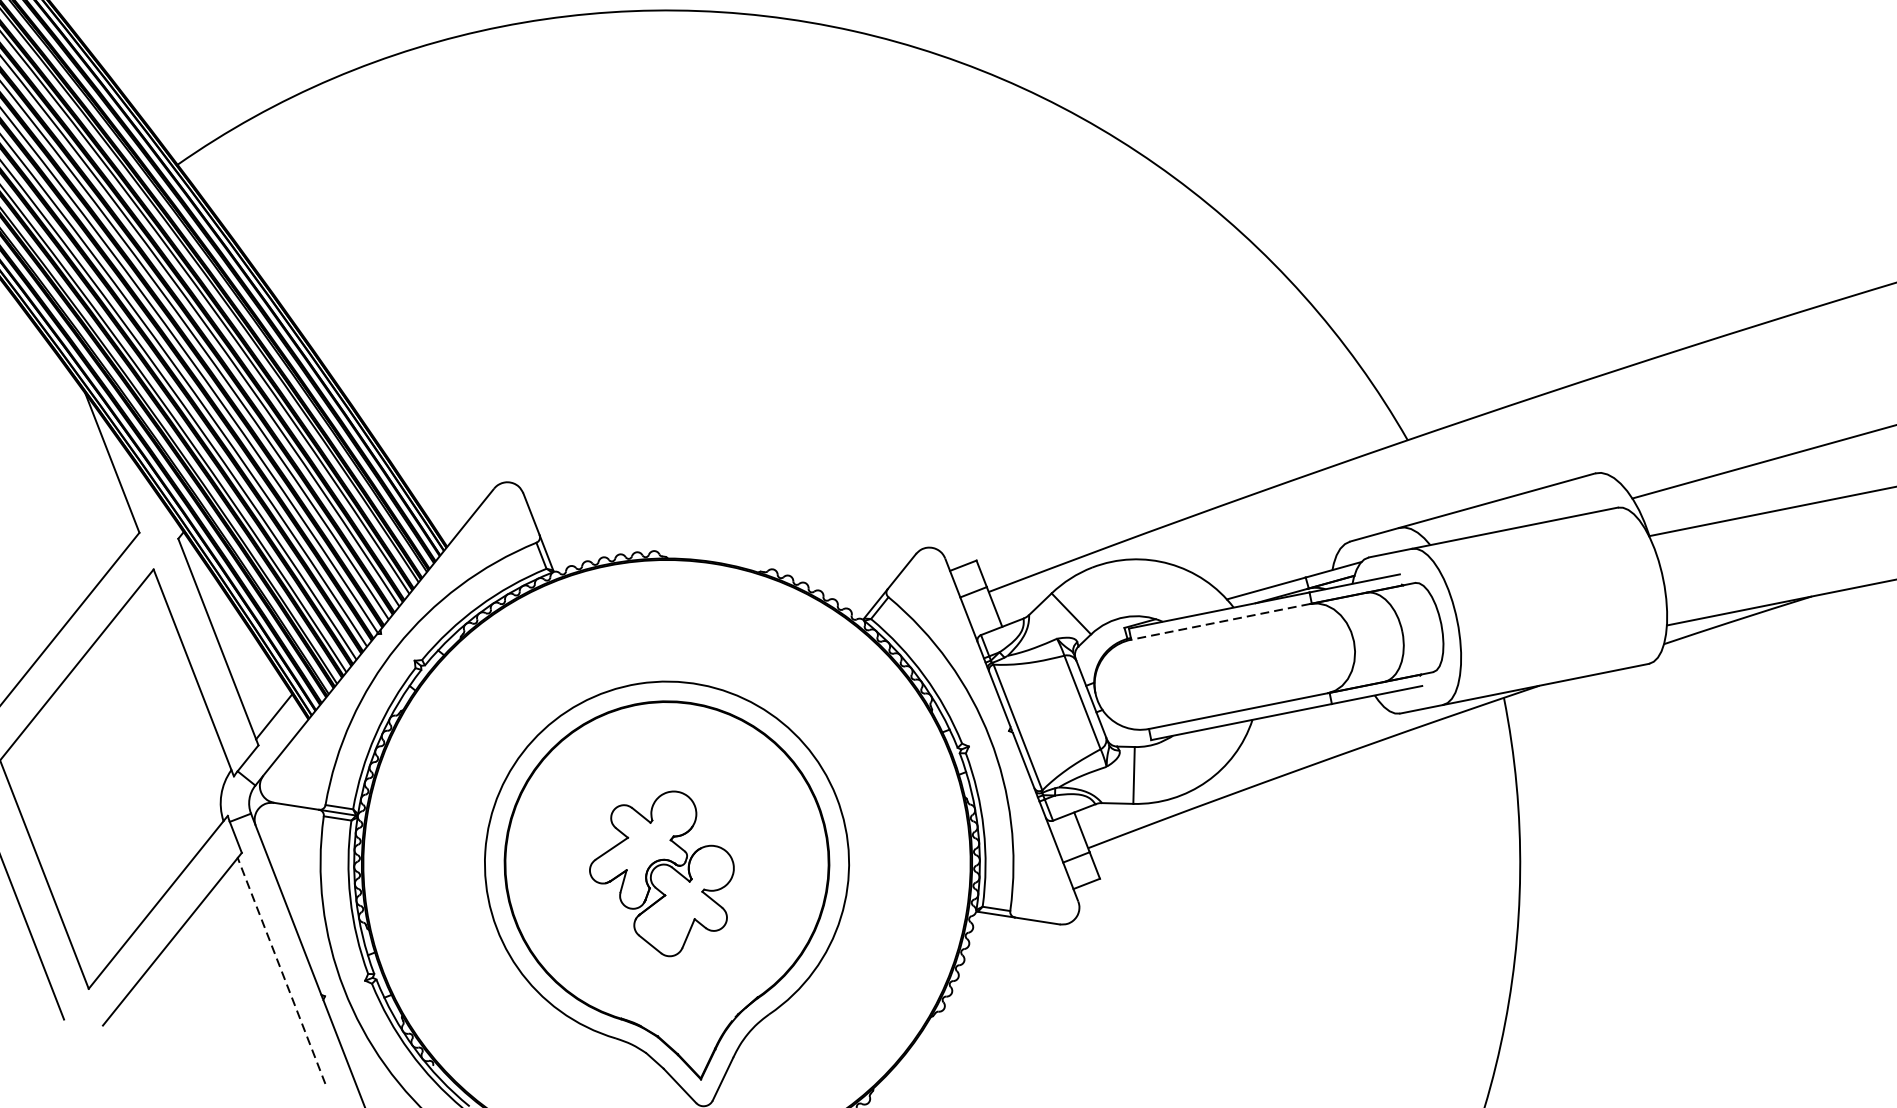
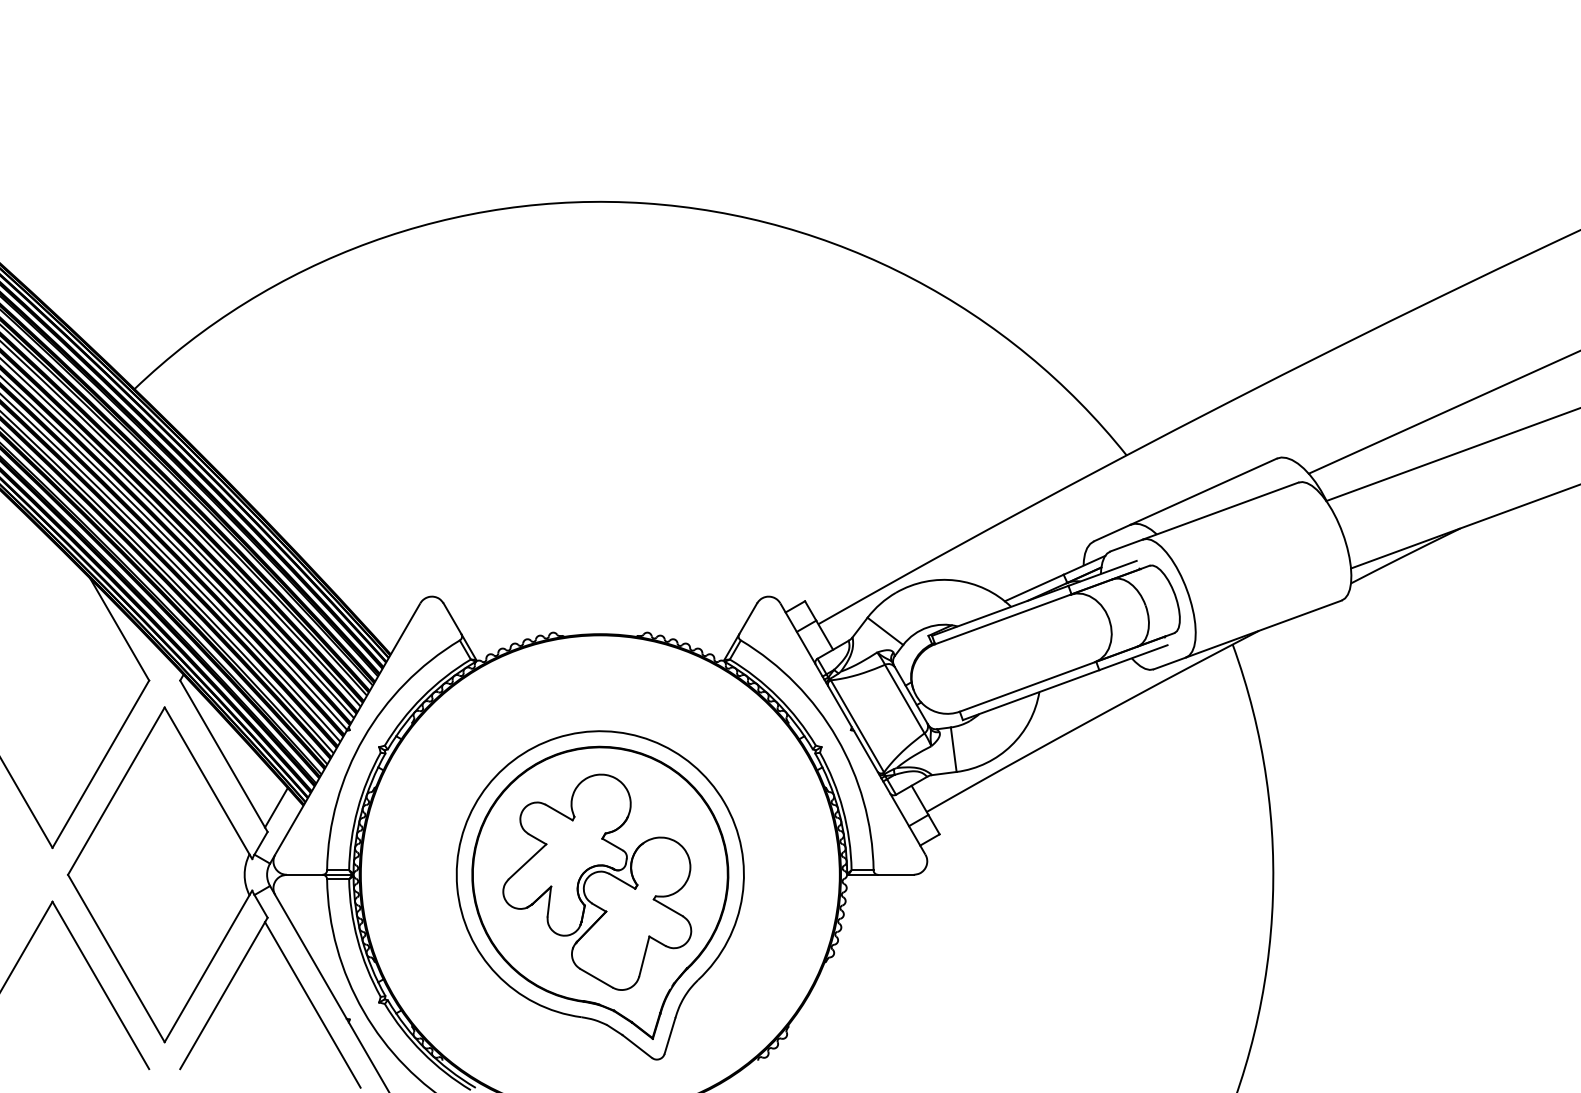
line: (1220, 621) -> (1002, 619), dashed -> solid
part: (662, 871) -> (597, 881), size x1.67
line: (281, 970) -> (312, 1004), dashed -> solid

